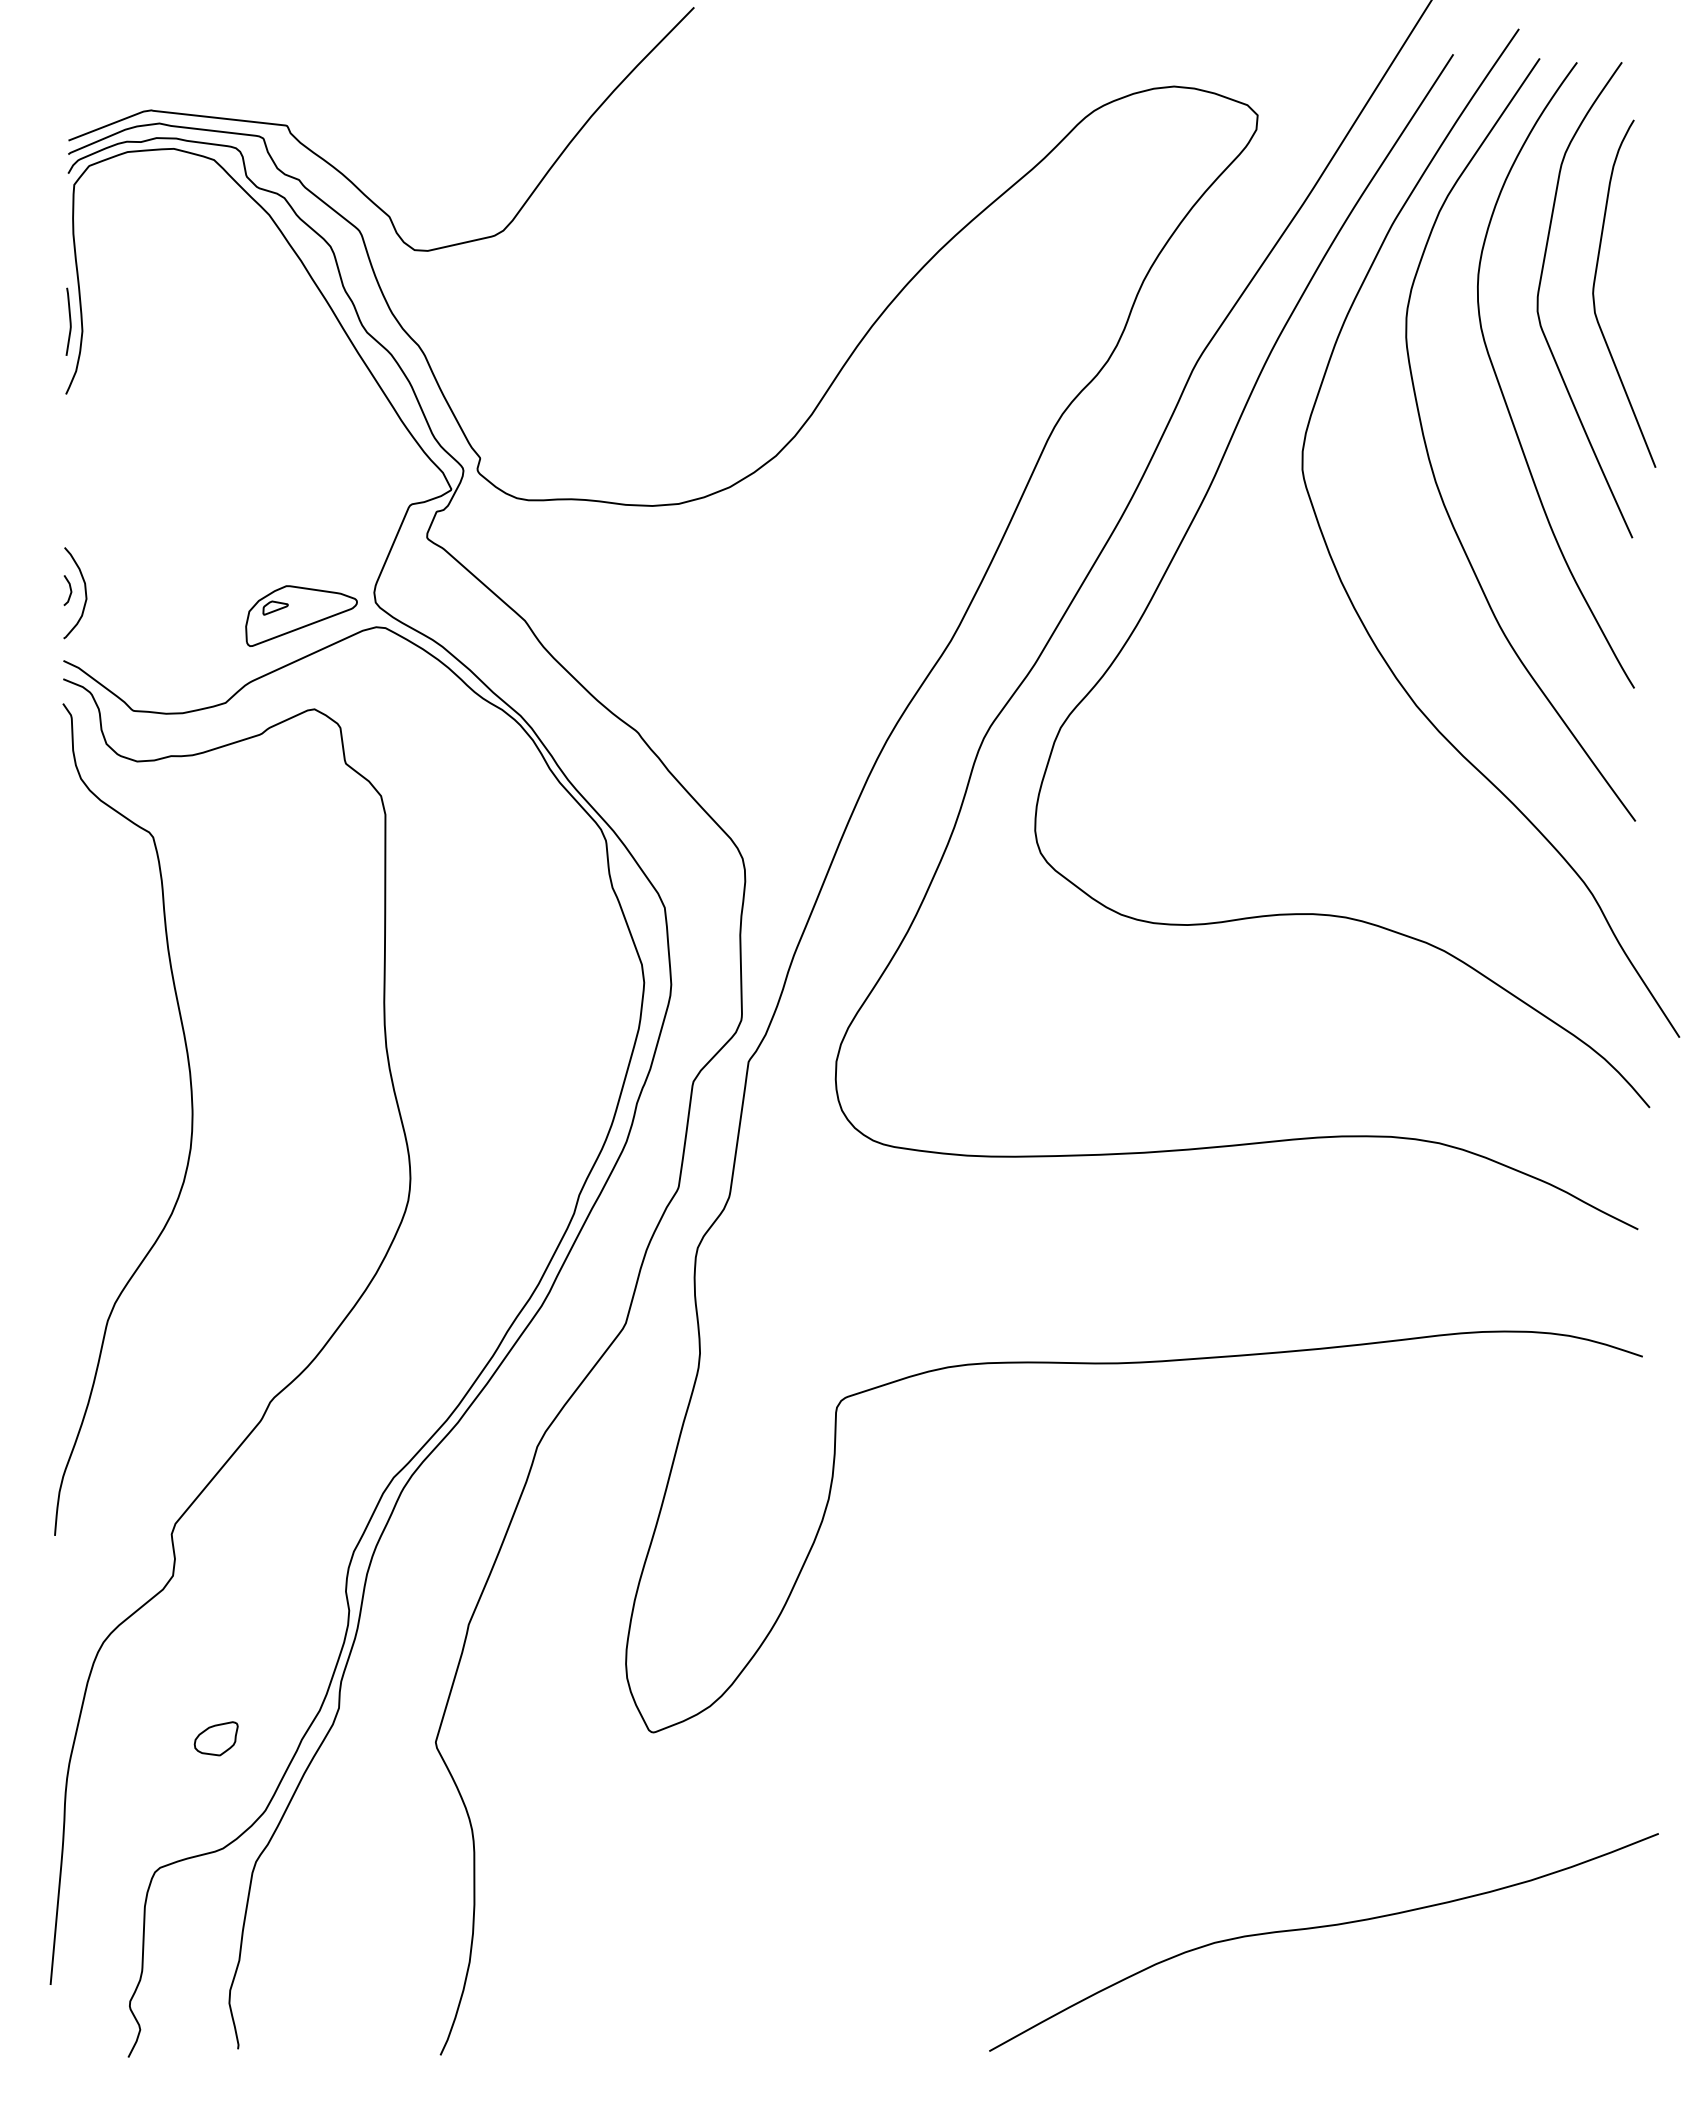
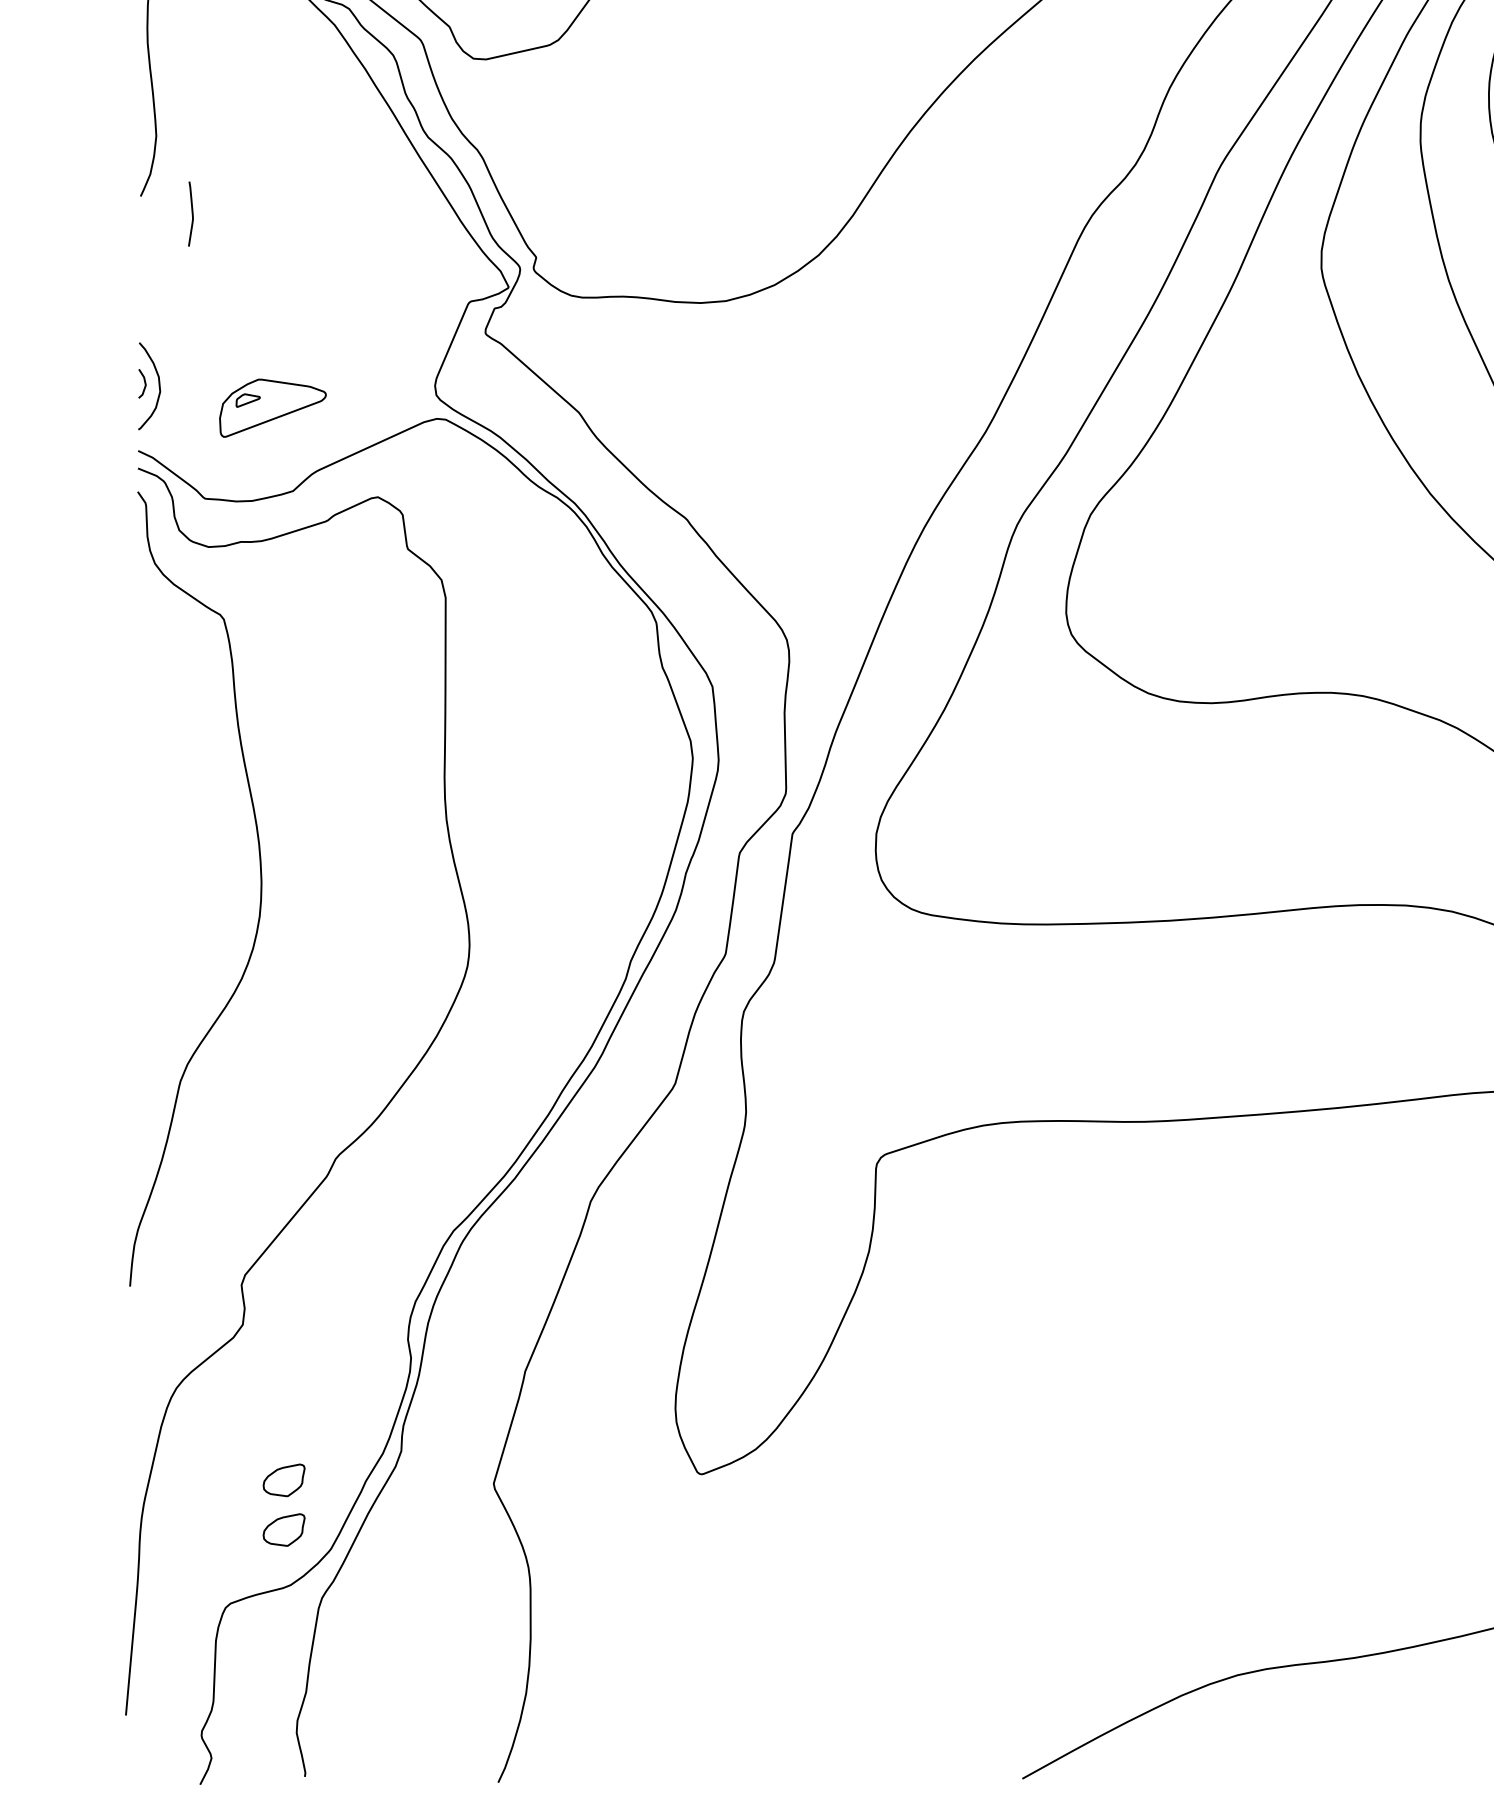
curve: (69, 321) -> (191, 213), moved
part: (301, 615) -> (272, 407), moved
part: (215, 1790) -> (283, 1529), added

